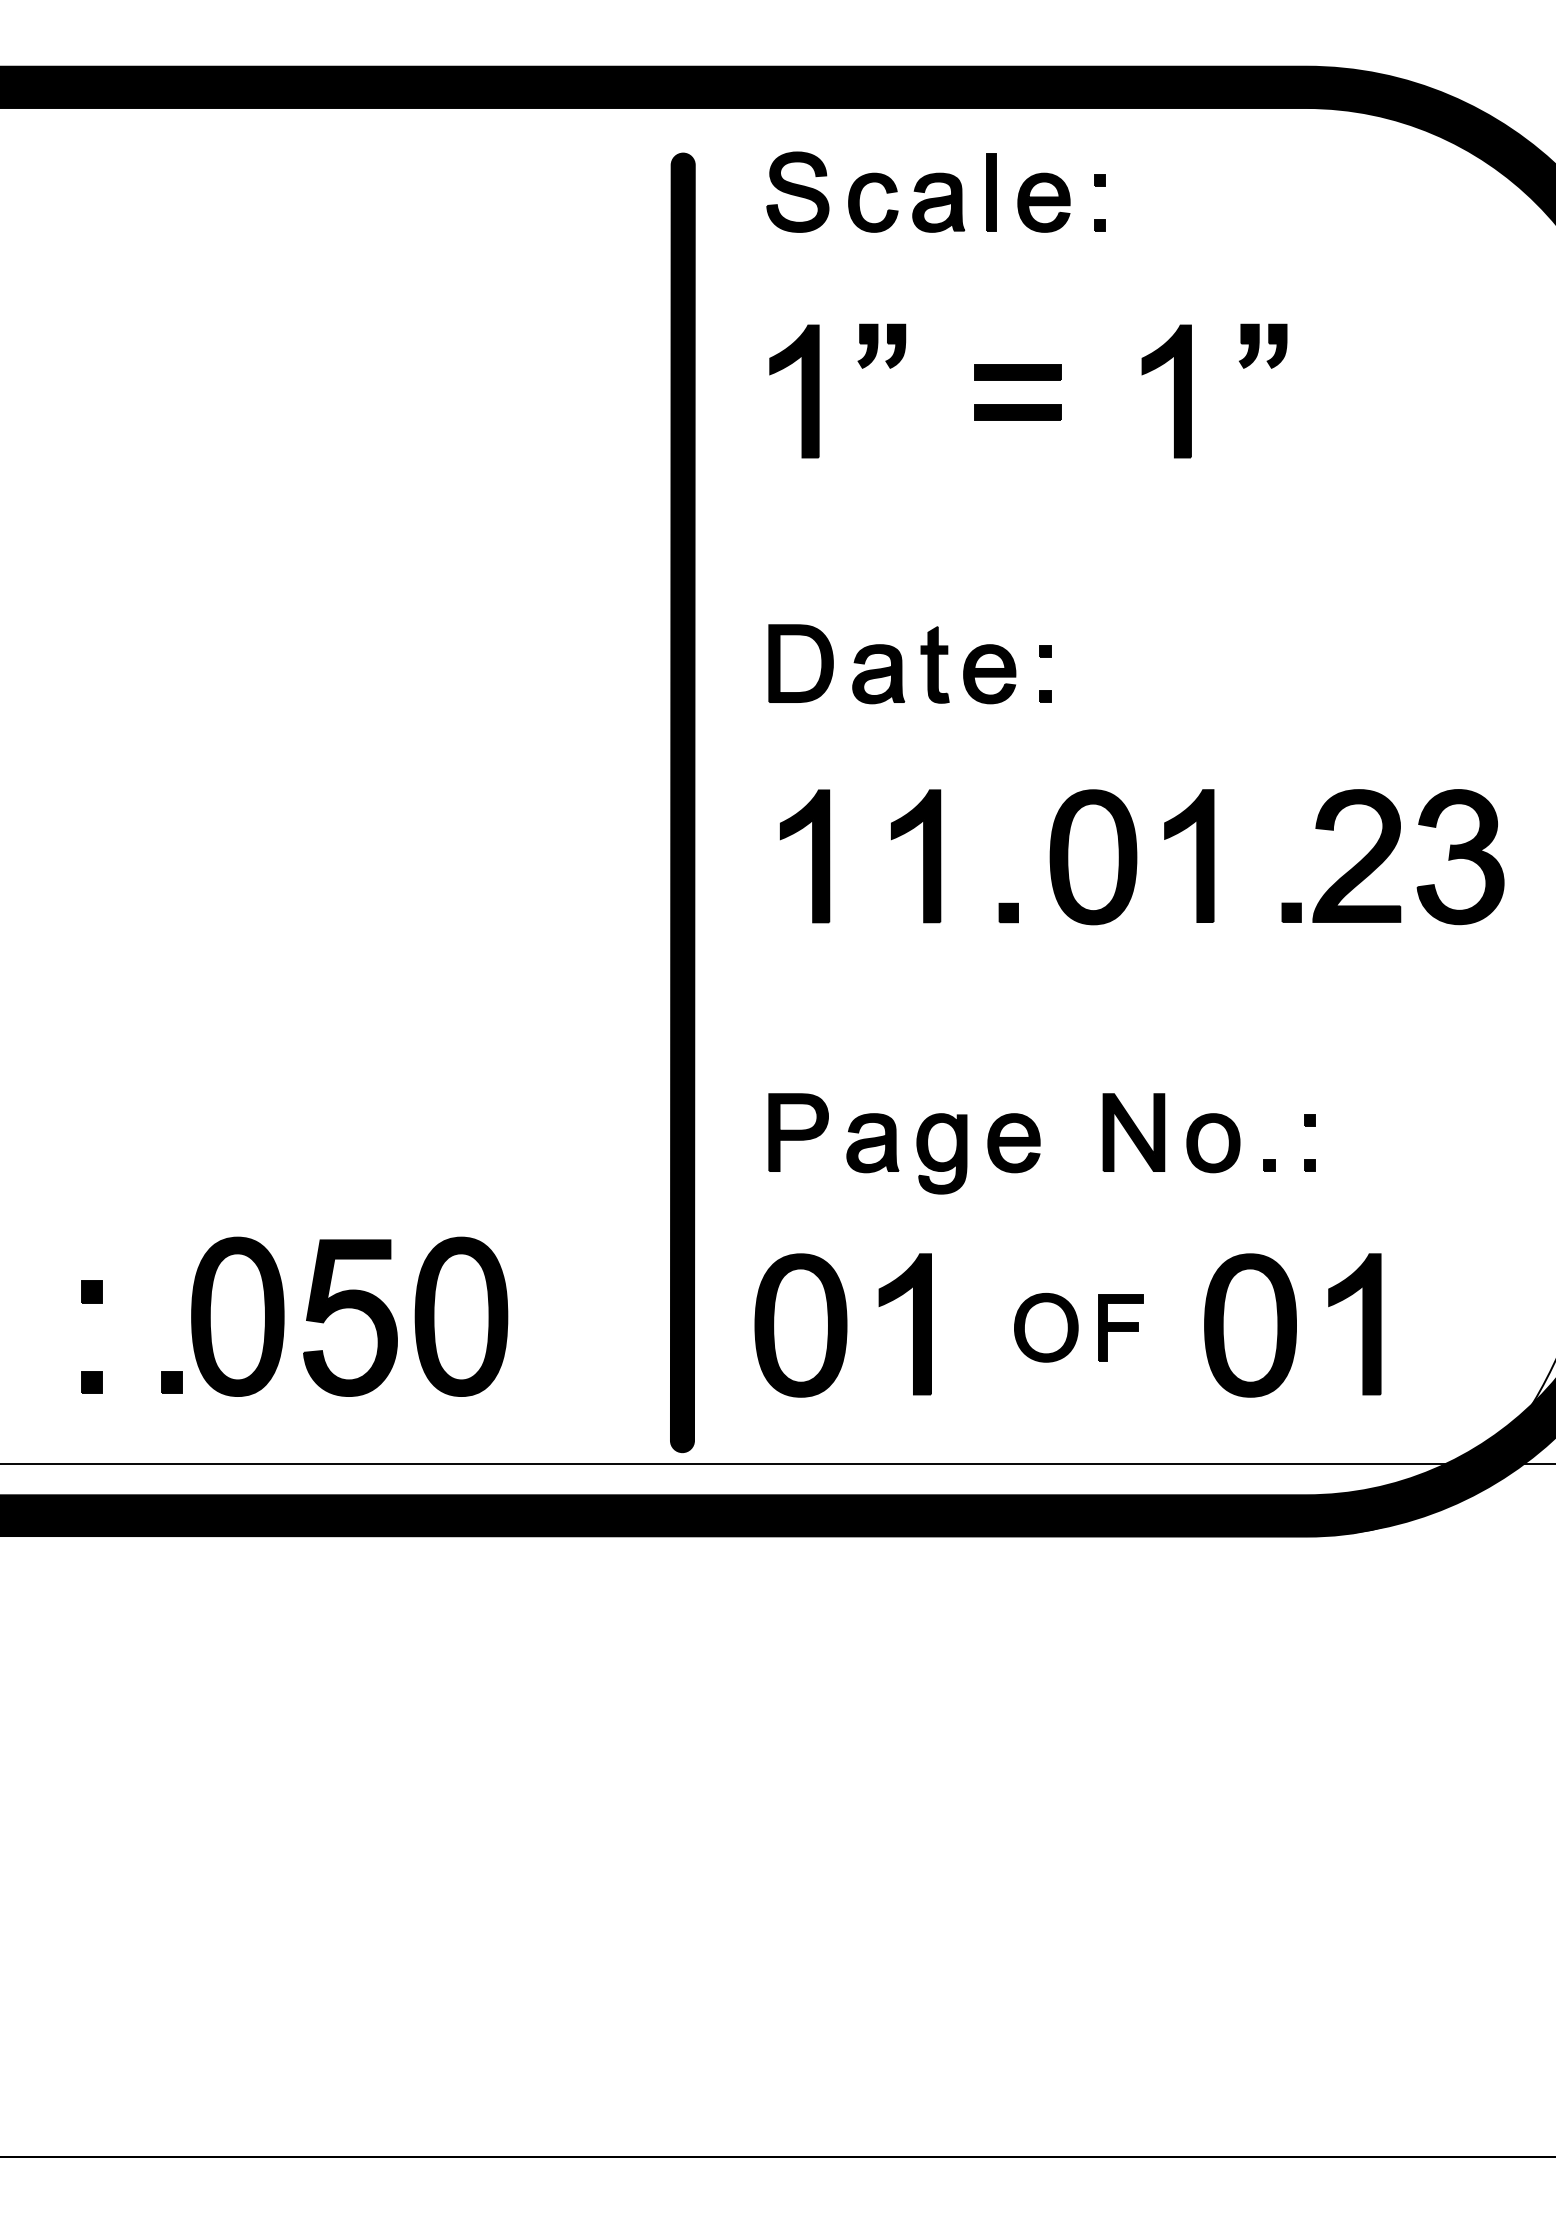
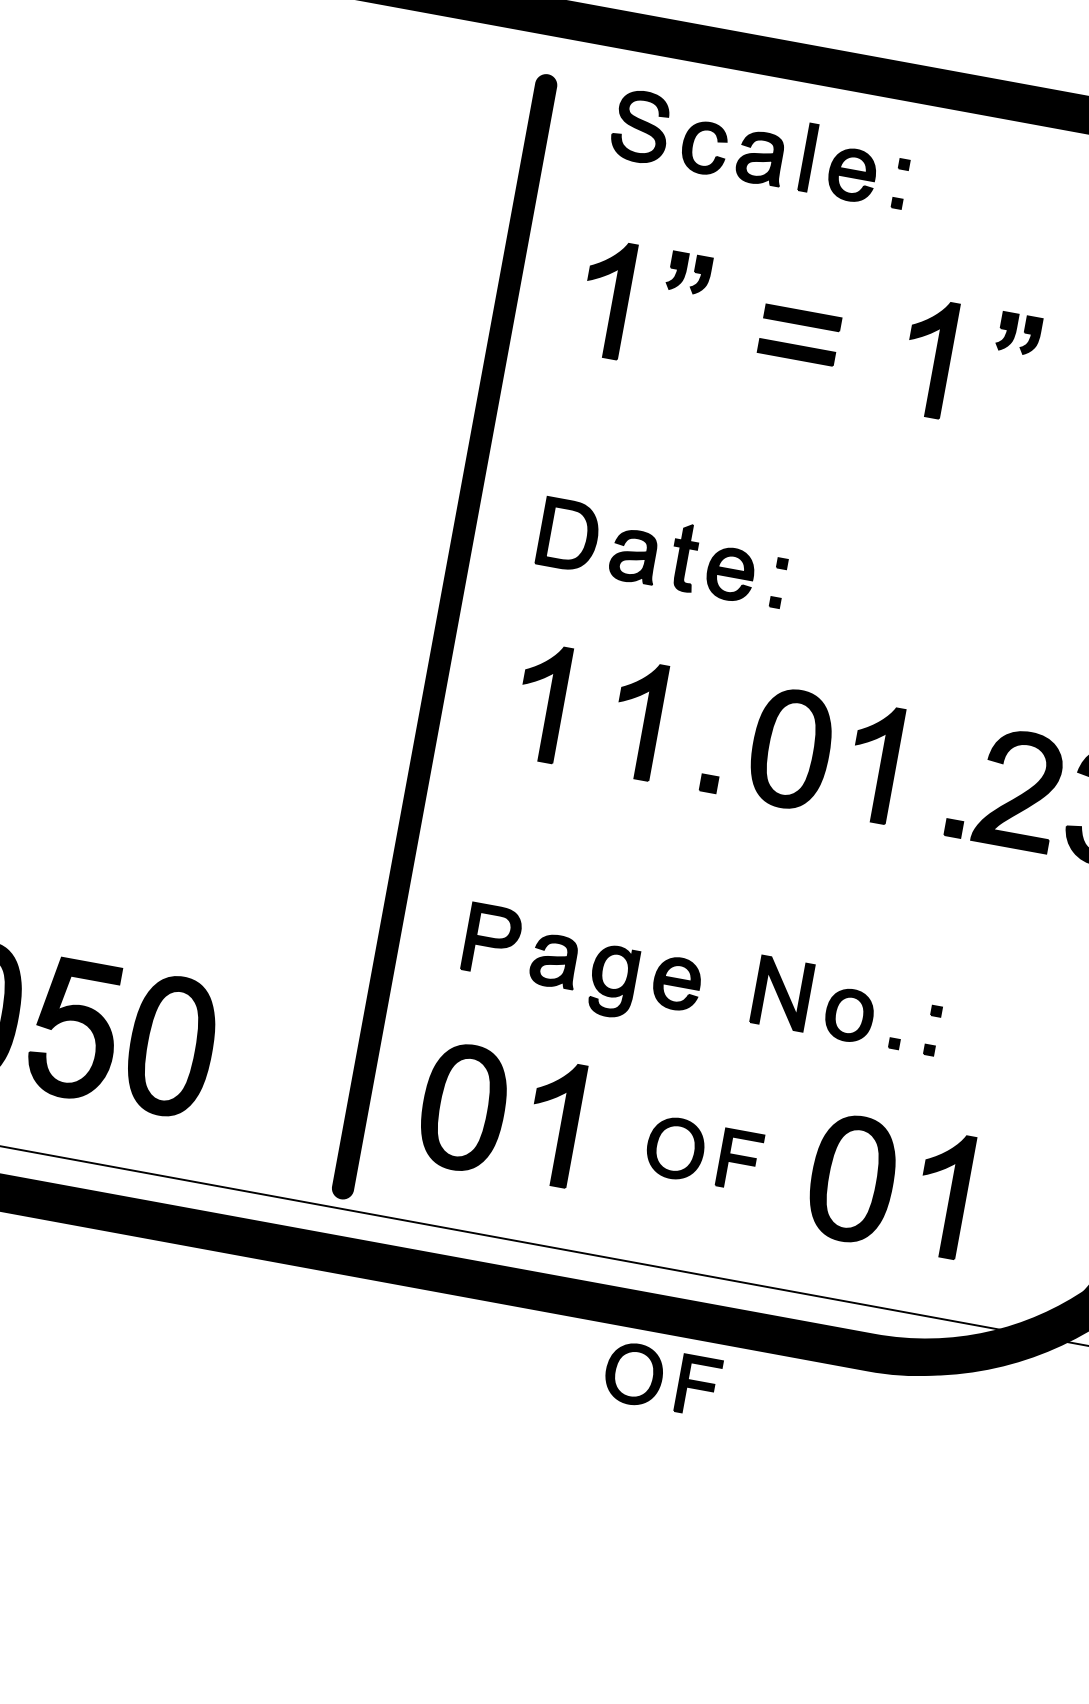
part: (1078, 1588) -> (662, 1379), added

